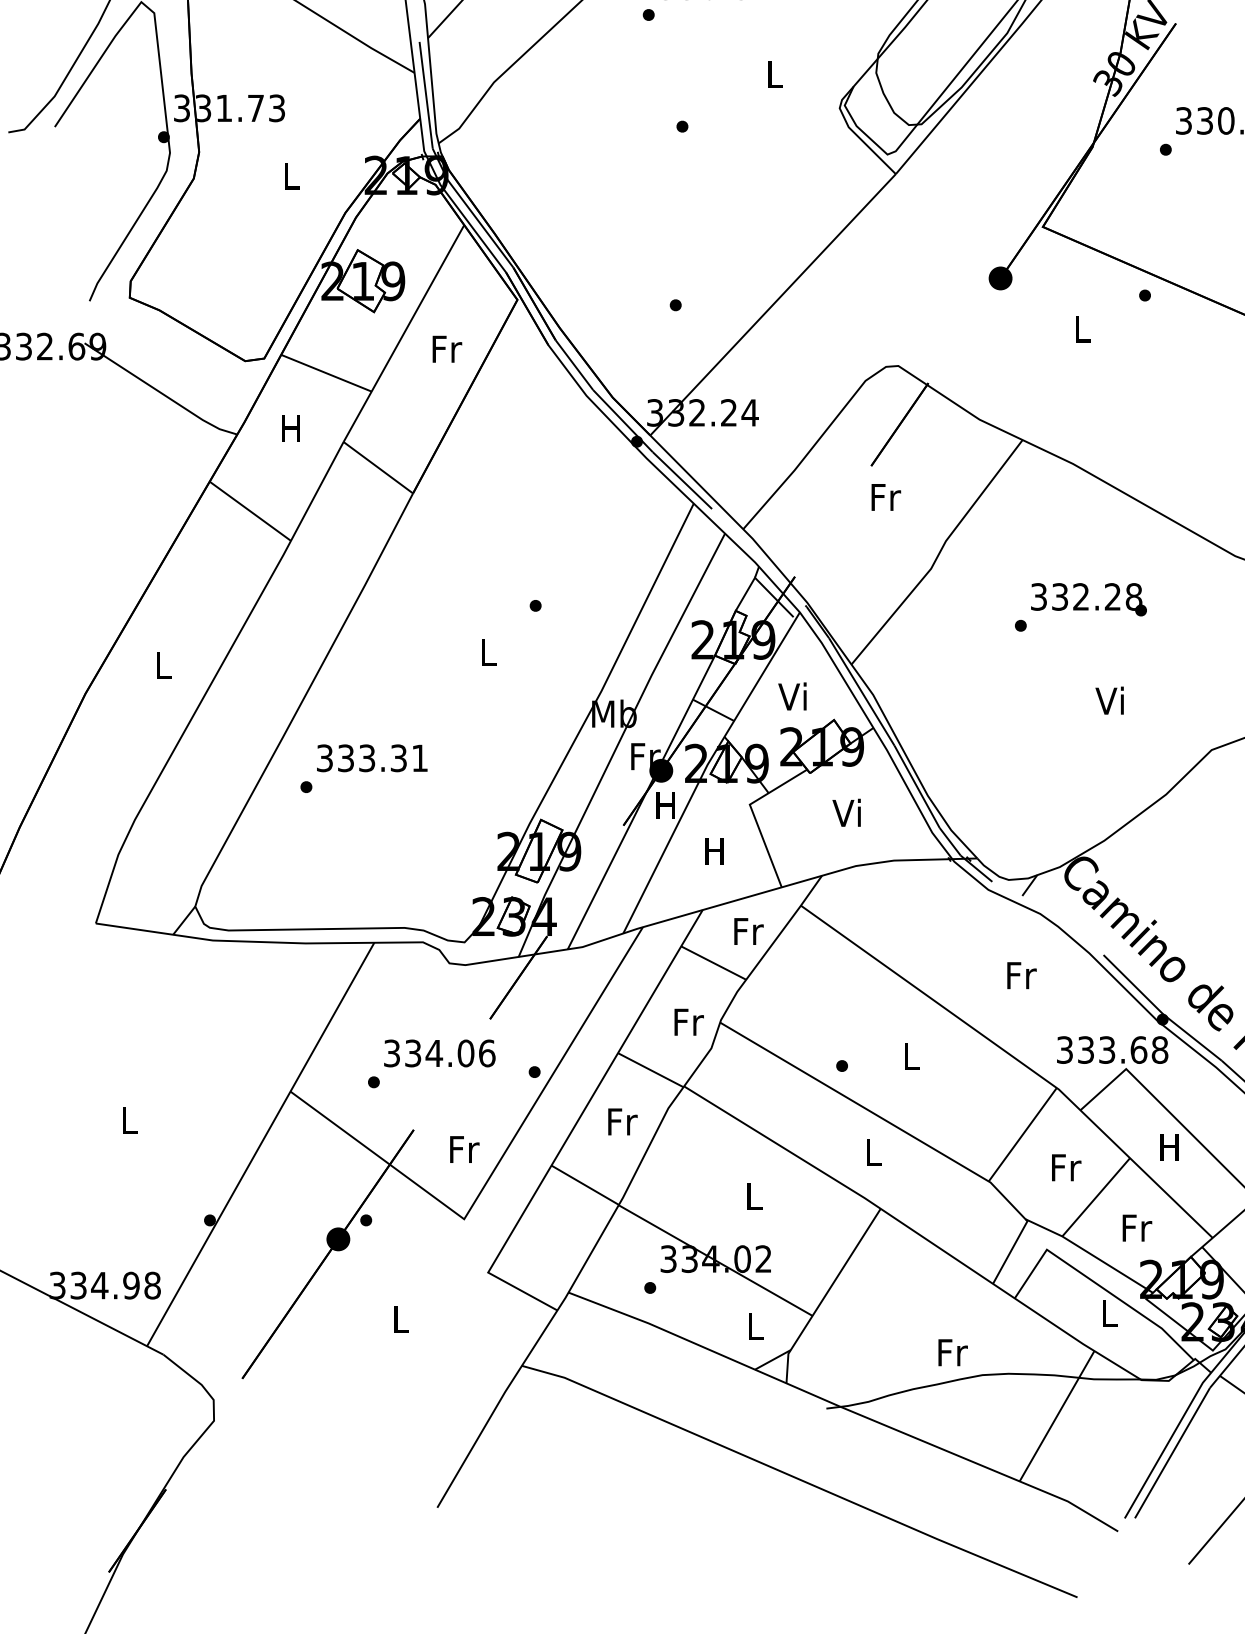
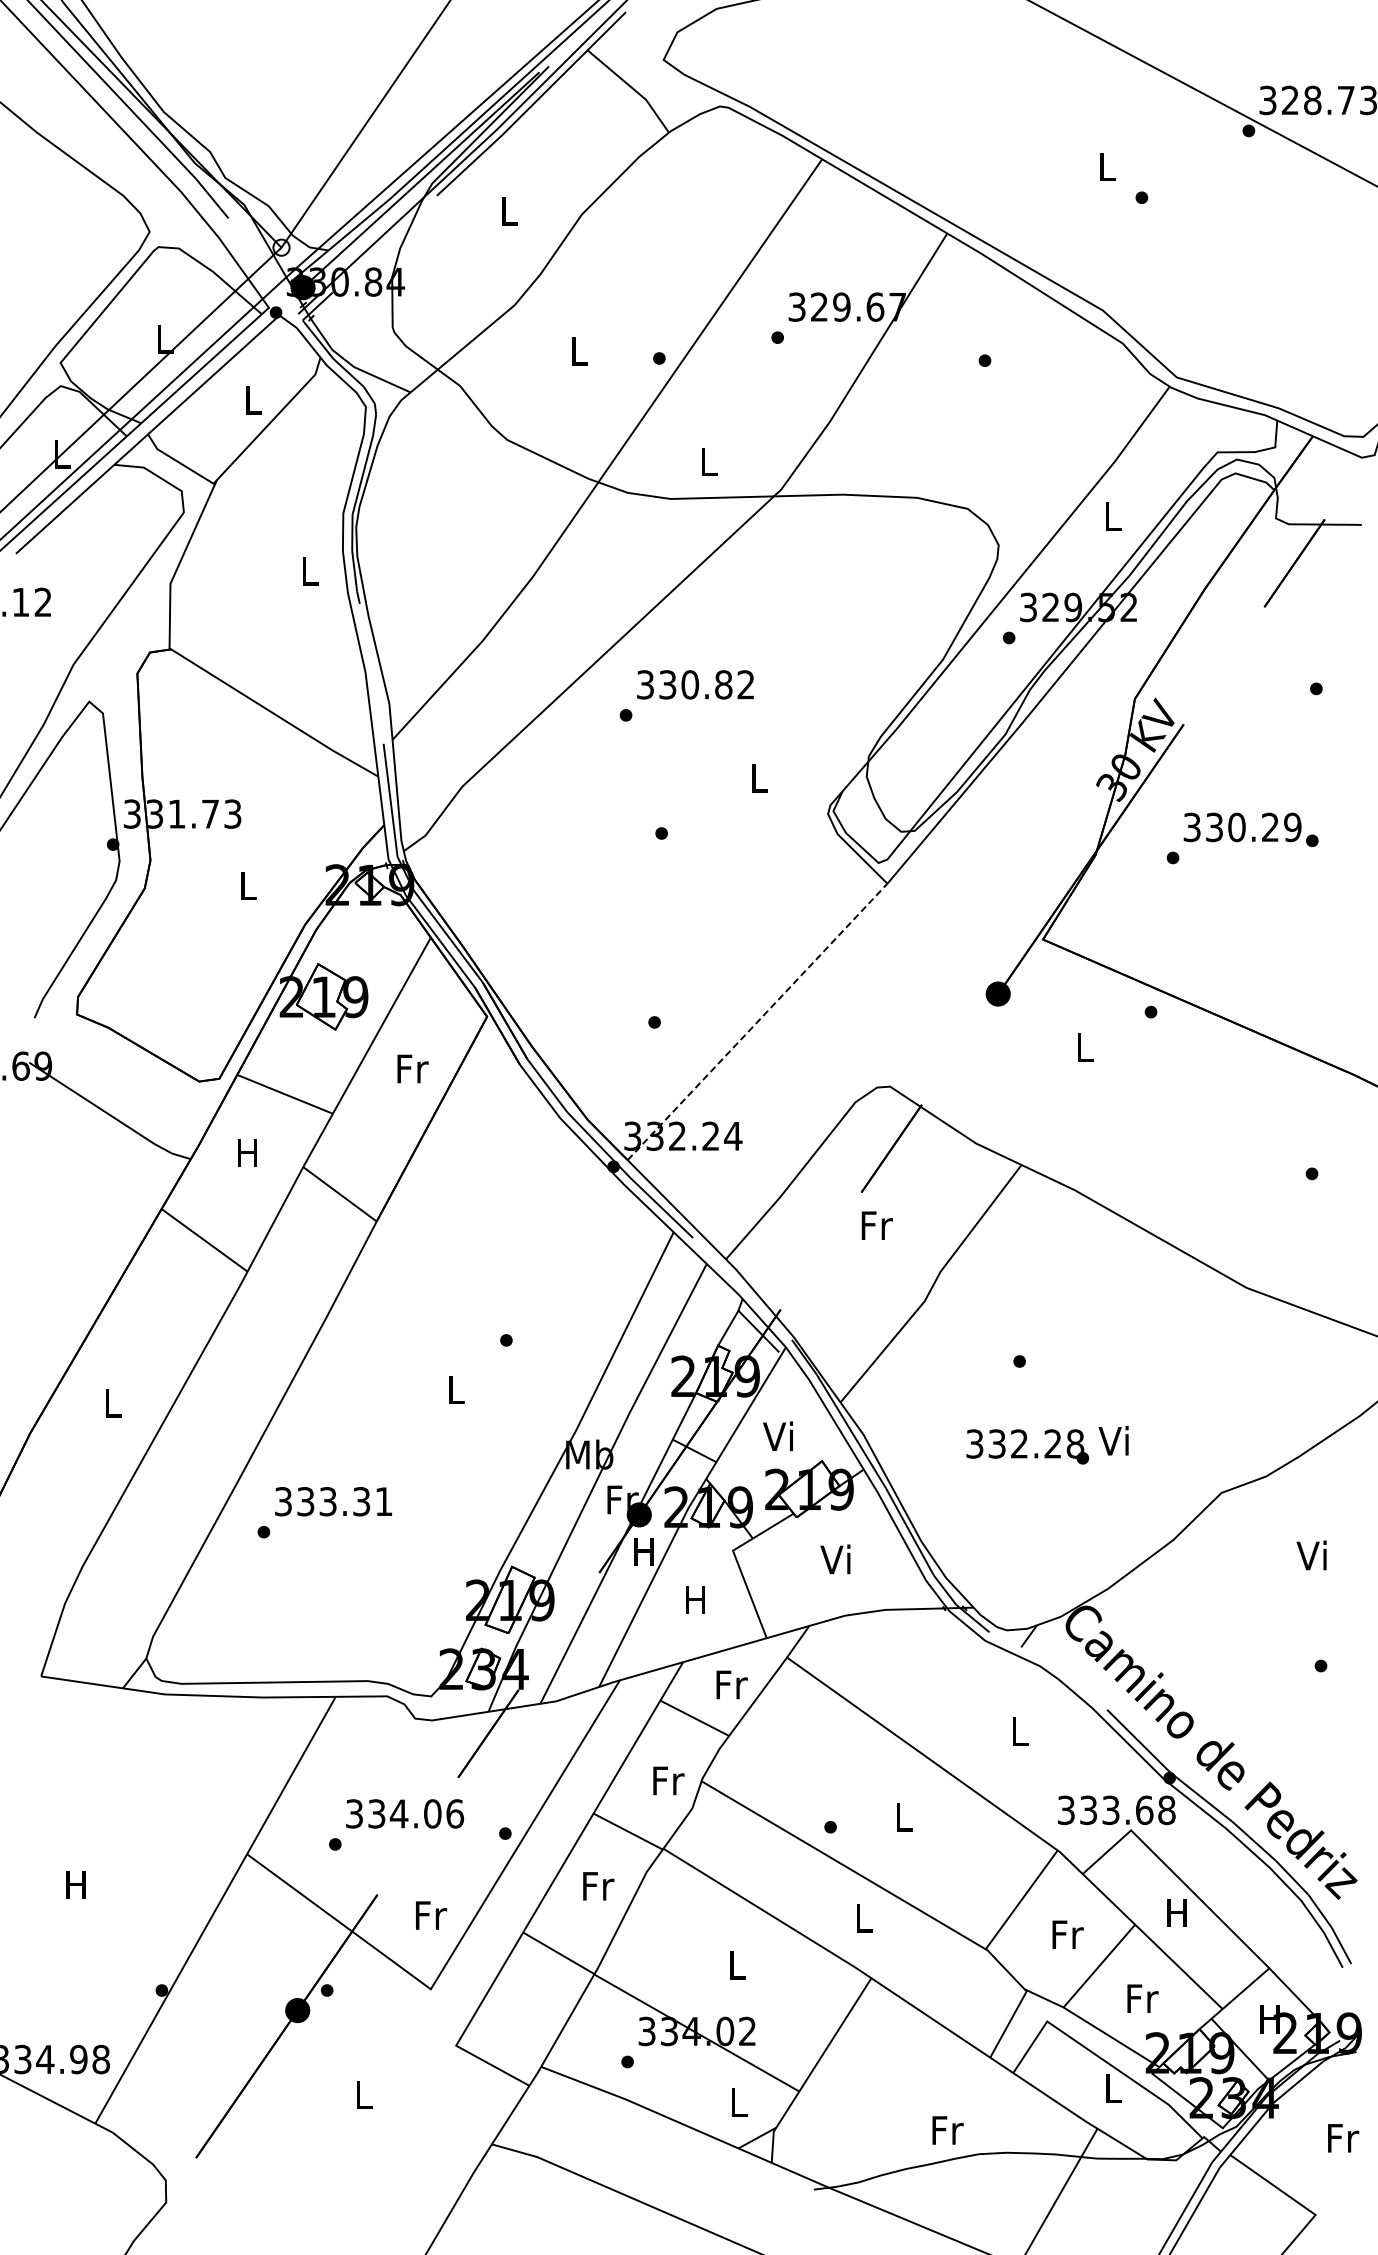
line: (773, 304) -> (757, 1021), solid -> dashed
text: (1088, 599) -> (1027, 1446), moved
text: (1021, 975) -> (1020, 1731), Fr -> L
text: (128, 1120) -> (75, 1884), L -> H

